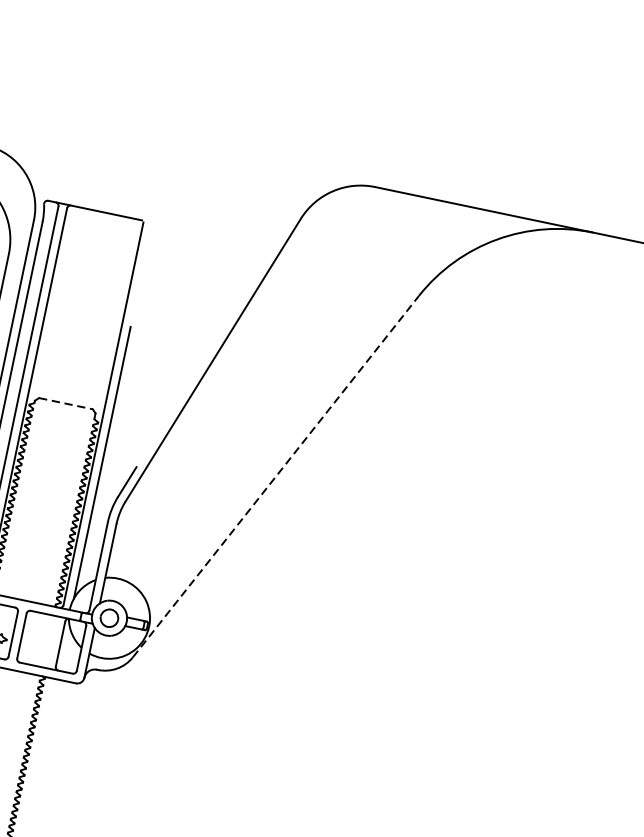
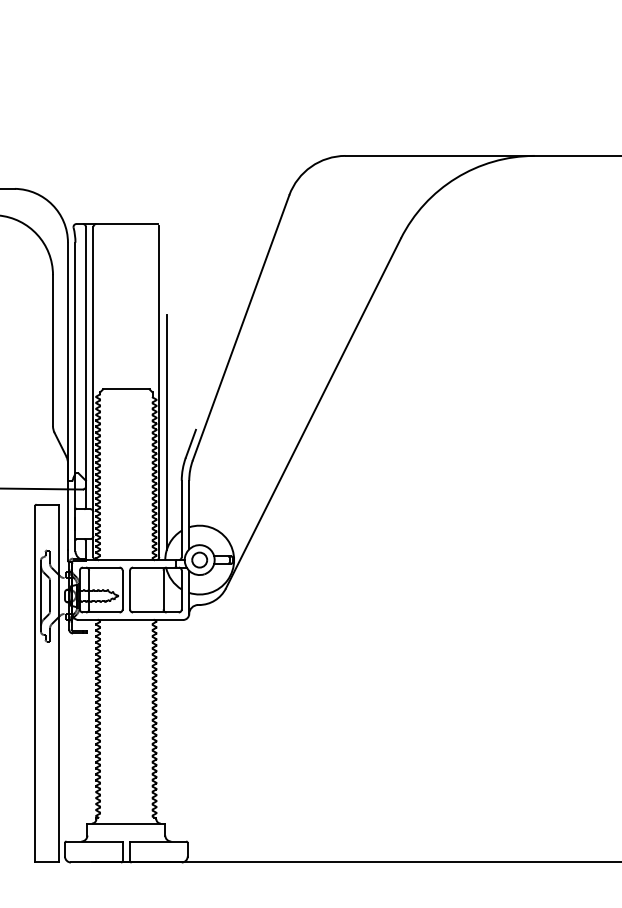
line: (66, 403) -> (126, 389), dashed -> solid
line: (276, 476) -> (313, 413), dashed -> solid

